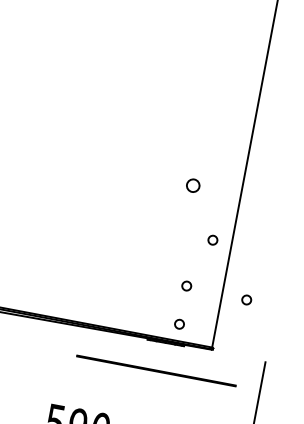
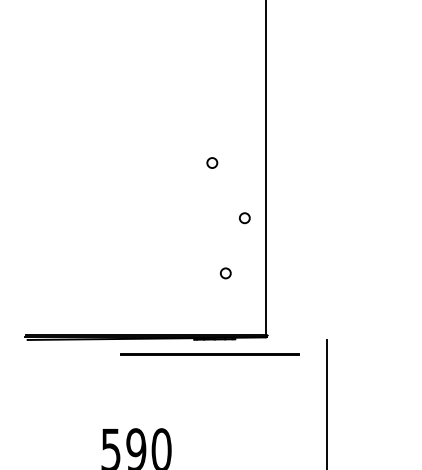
circle: (193, 185) -> (212, 162), size x0.71
circle: (246, 300) -> (293, 276), removed
circle: (179, 324) -> (225, 316), removed
line: (155, 370) -> (209, 354), moved

